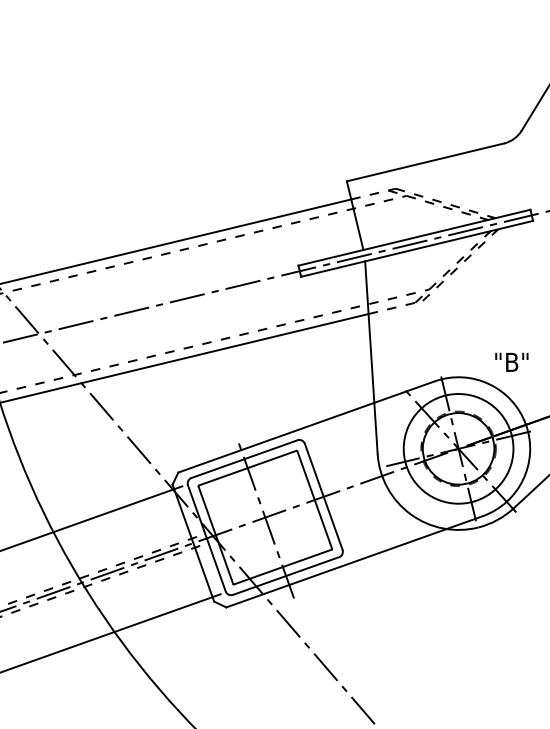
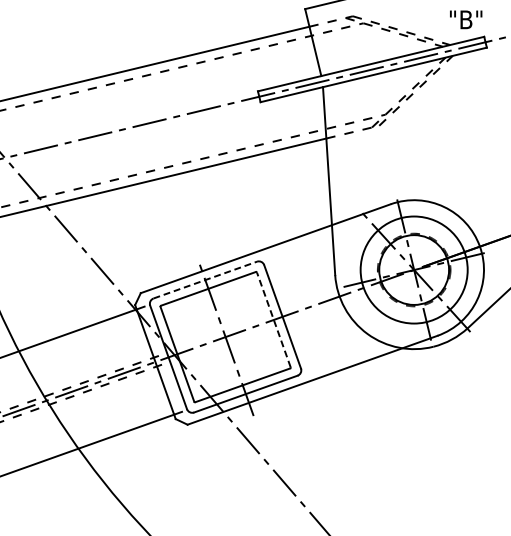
text: (511, 361) -> (465, 18), moved
line: (244, 458) -> (205, 279), solid -> dashed
line: (314, 500) -> (273, 320), solid -> dashed

